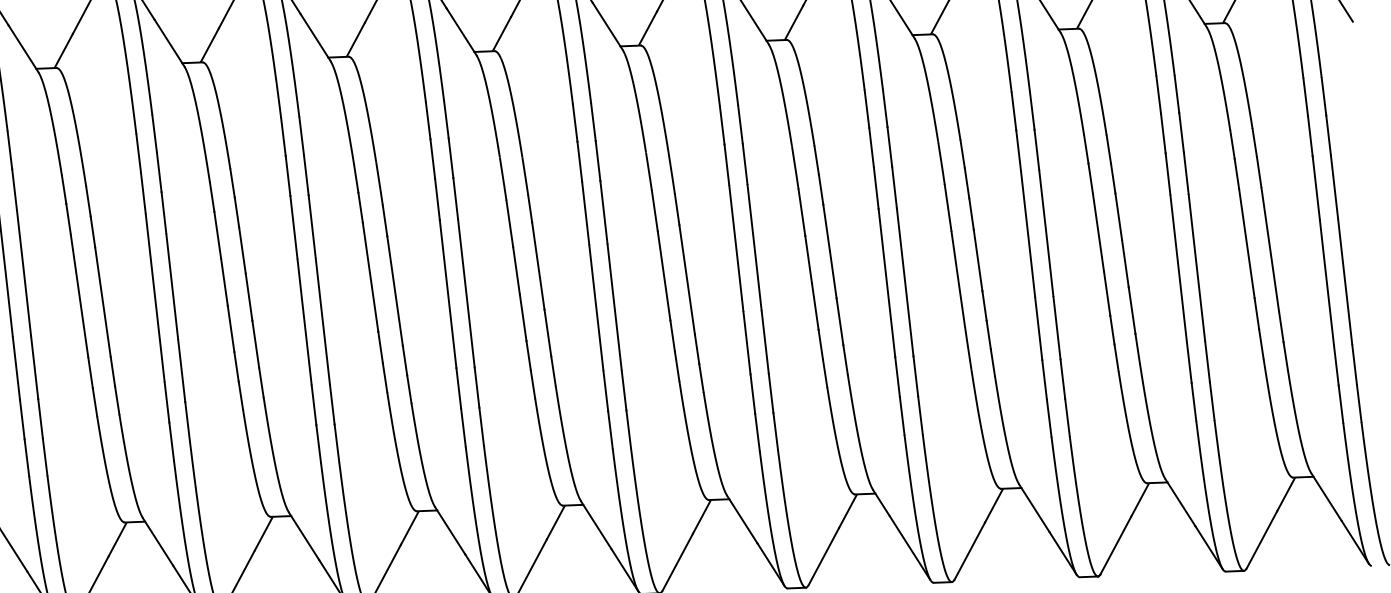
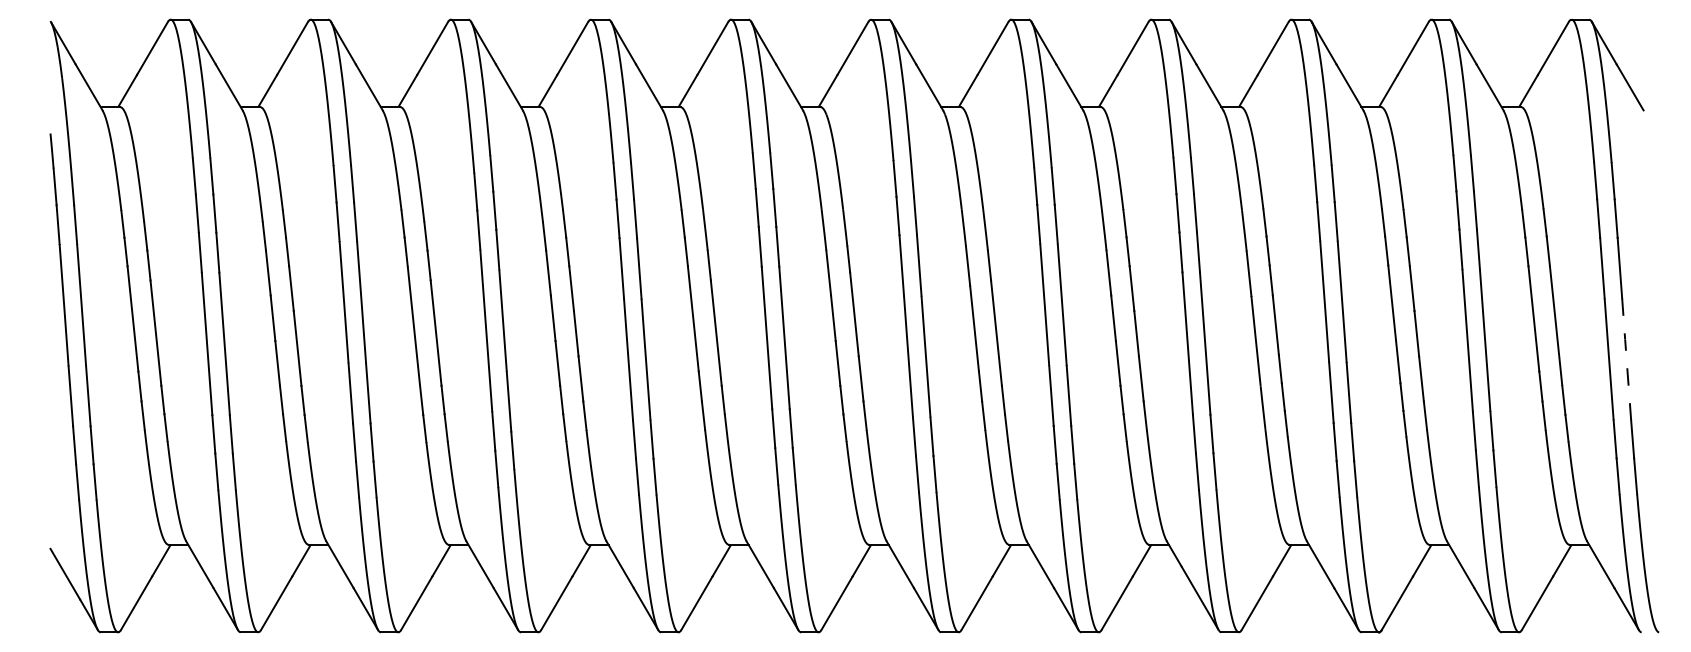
line: (1344, 281) -> (1626, 358), solid -> dashed

